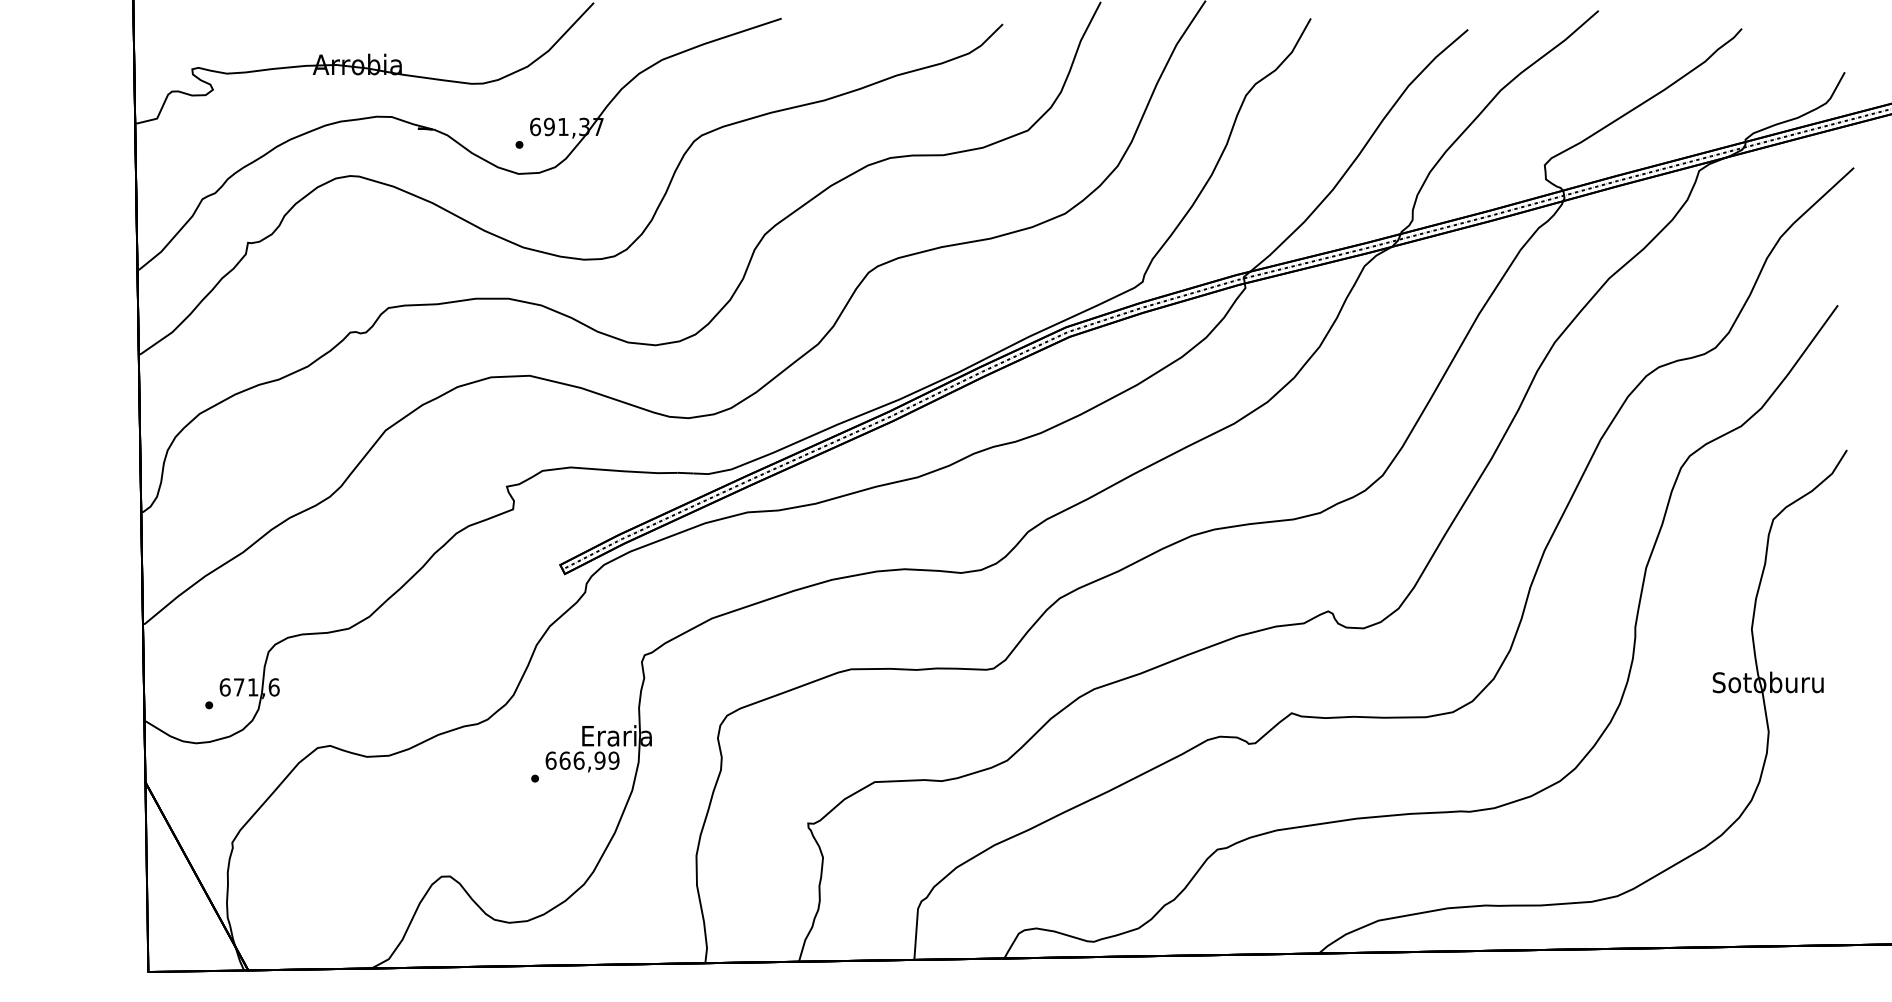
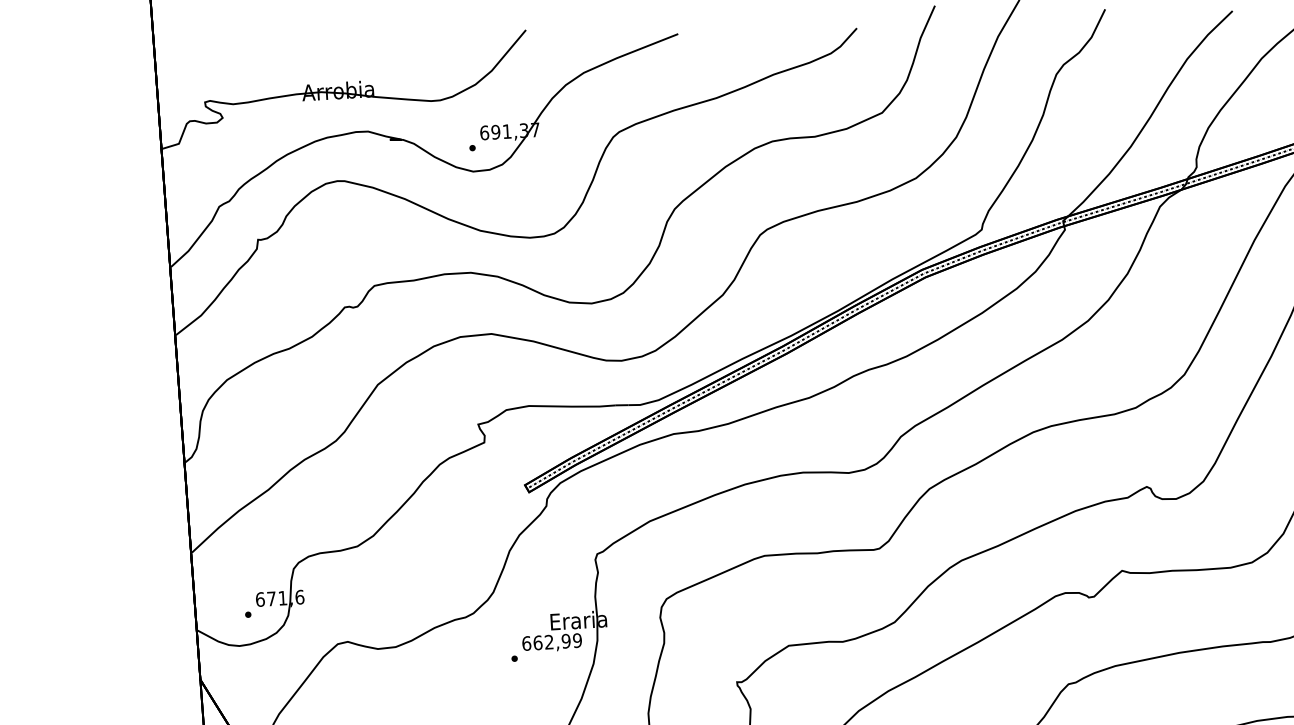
text: (578, 760) -> (548, 642), 666,99 -> 662,99

